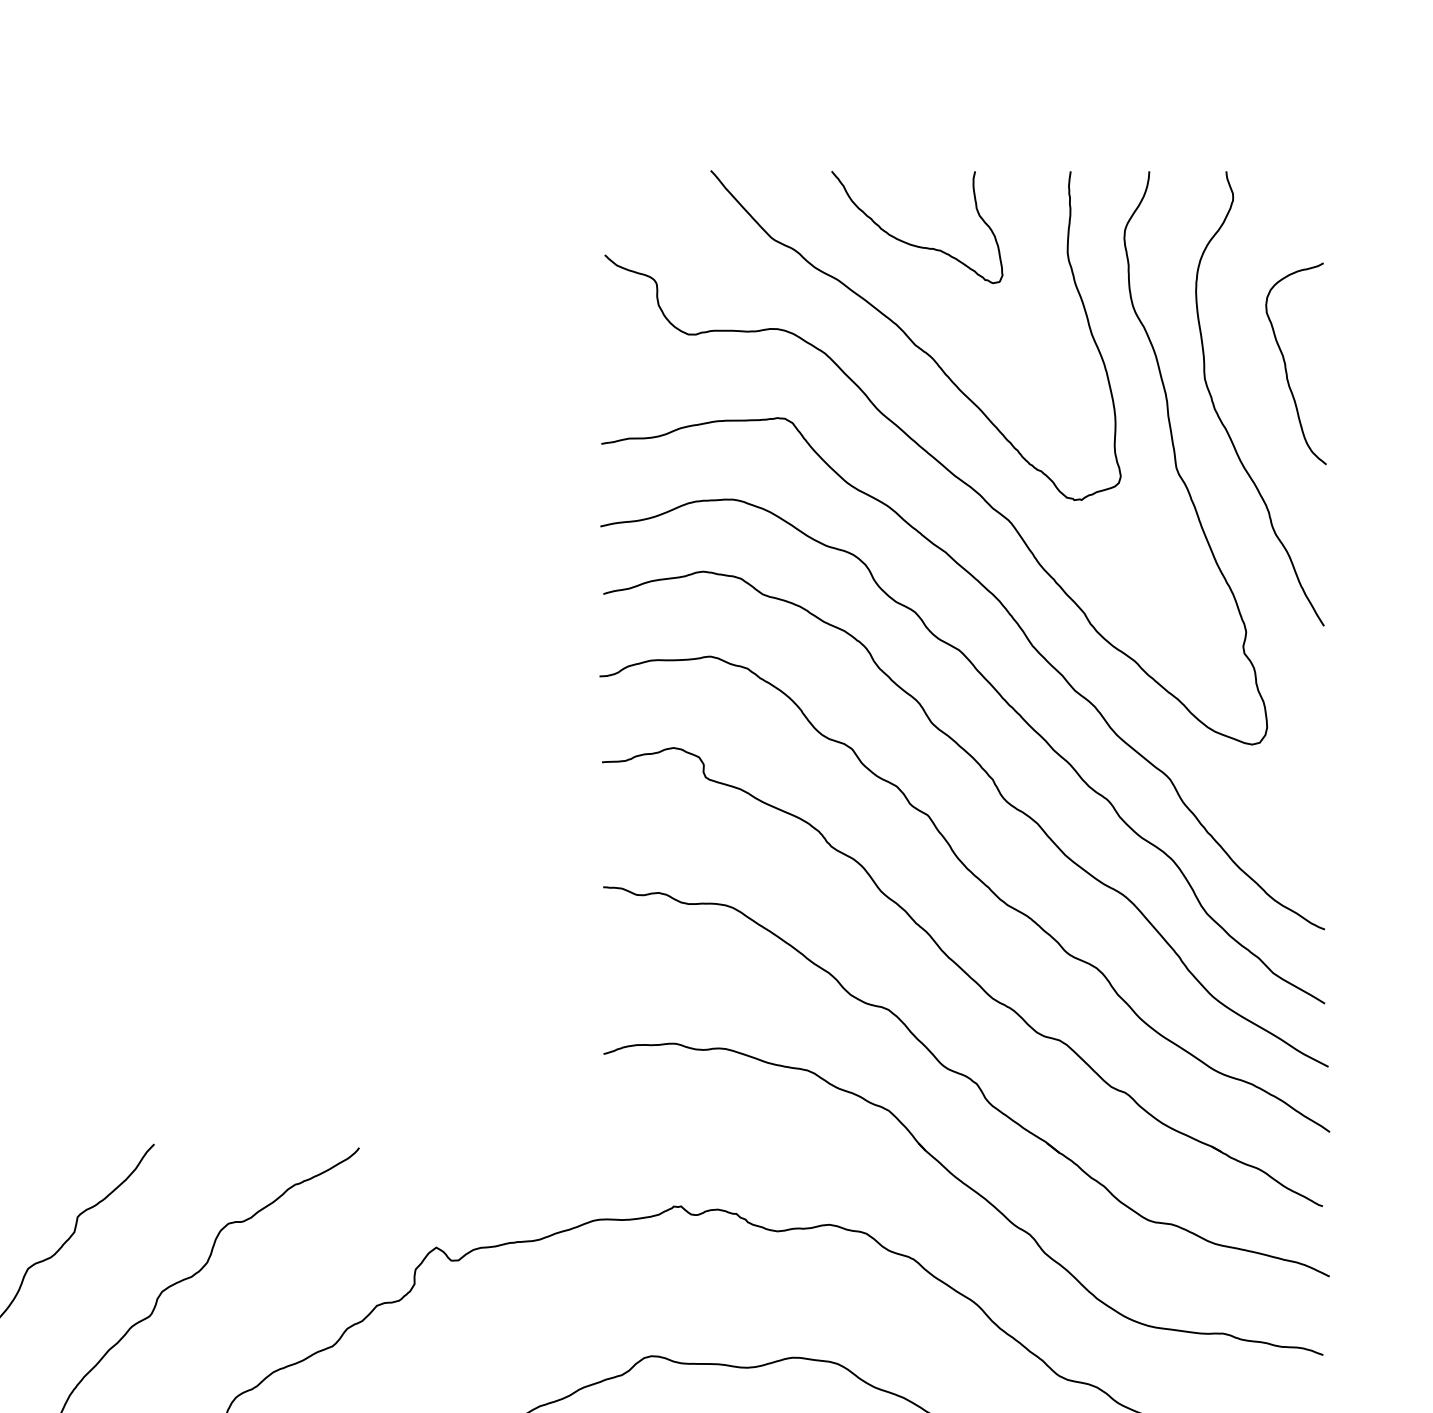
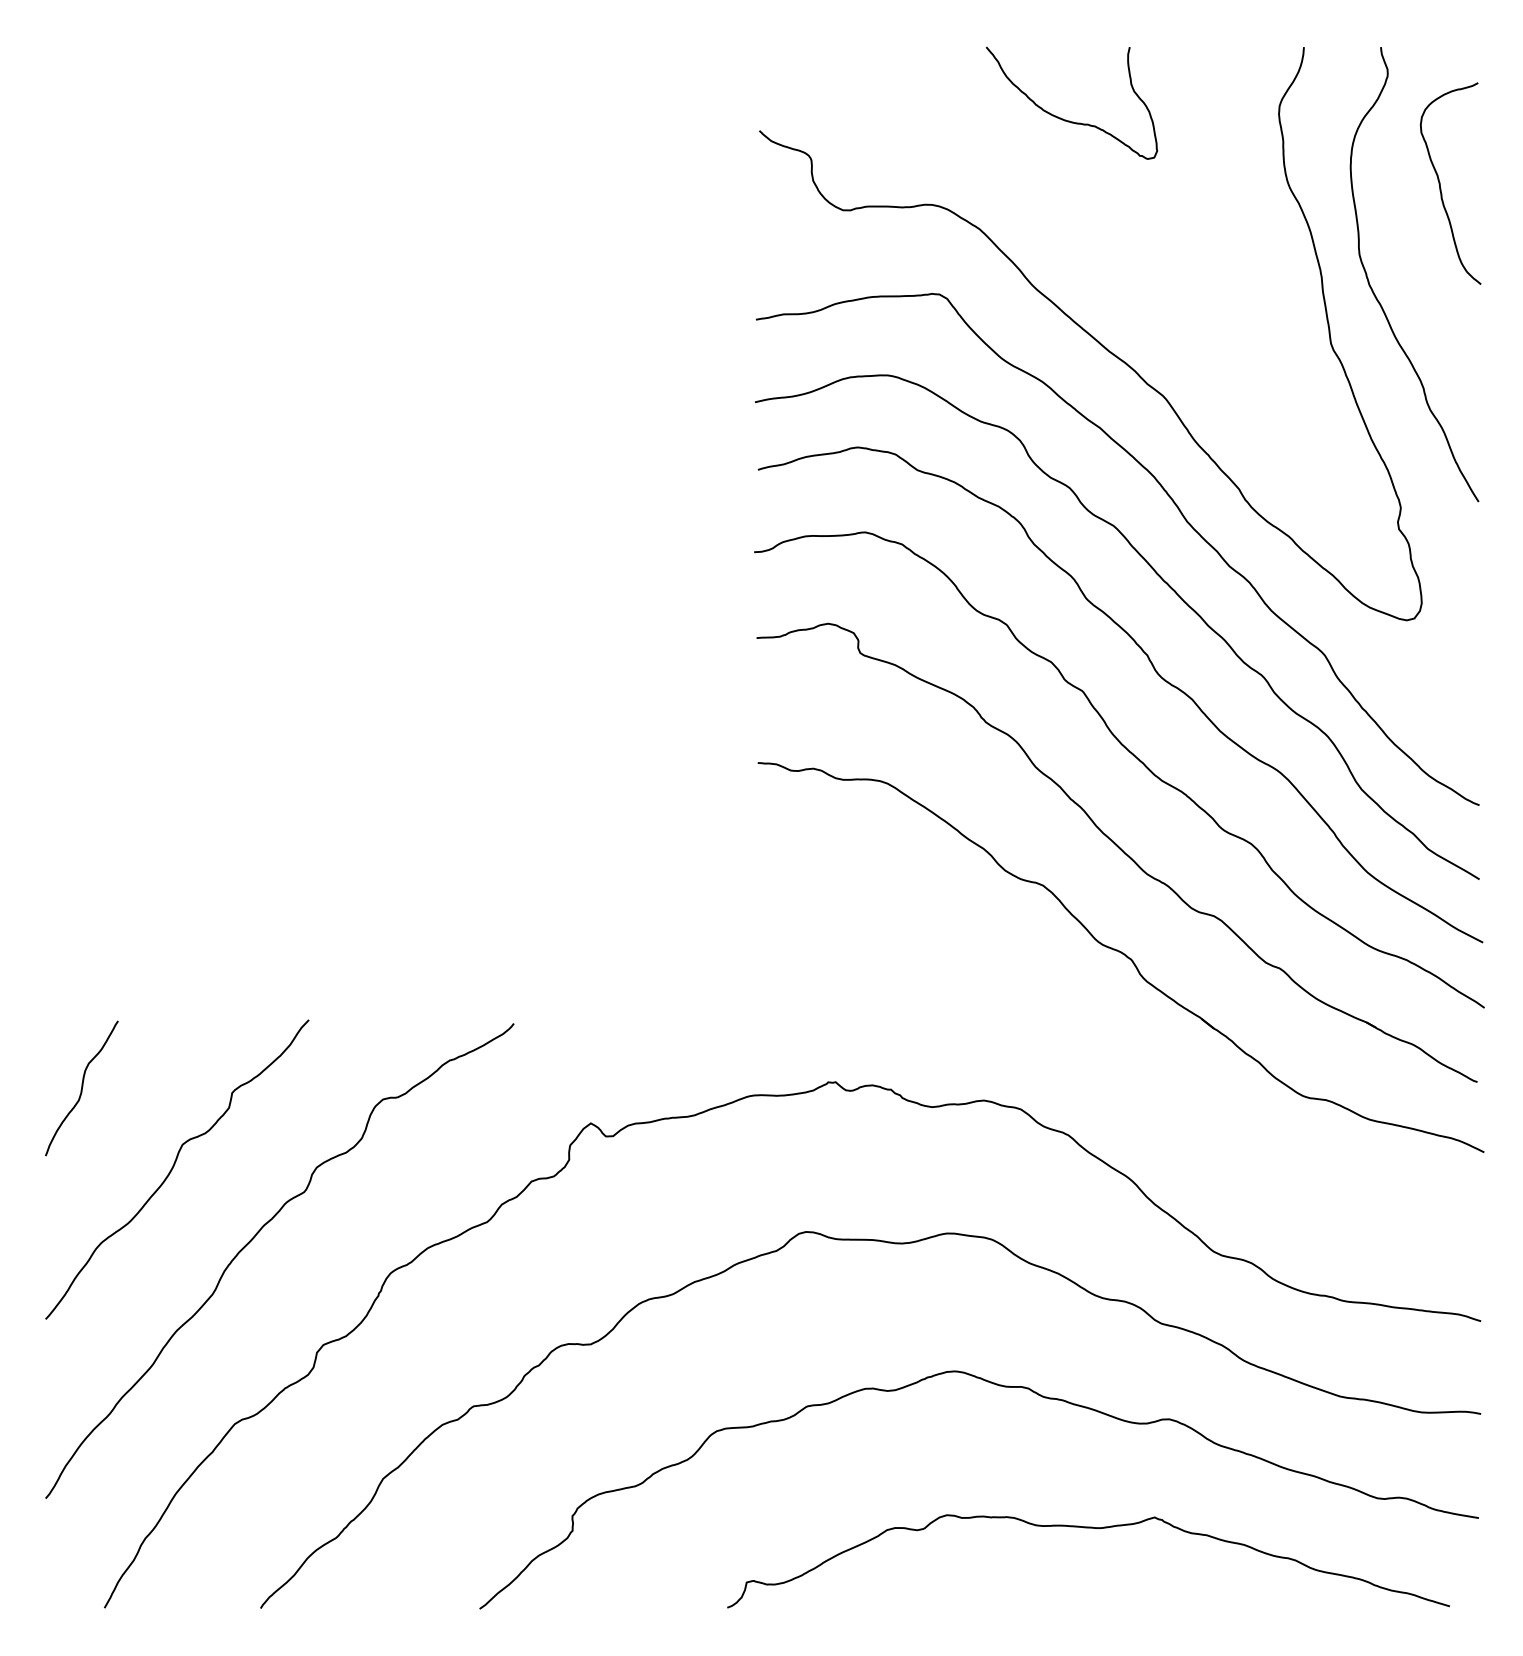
curve: (911, 339) -> (1066, 215), removed
curve: (1285, 363) -> (1440, 183), moved
part: (970, 1189) -> (1125, 1065), removed

